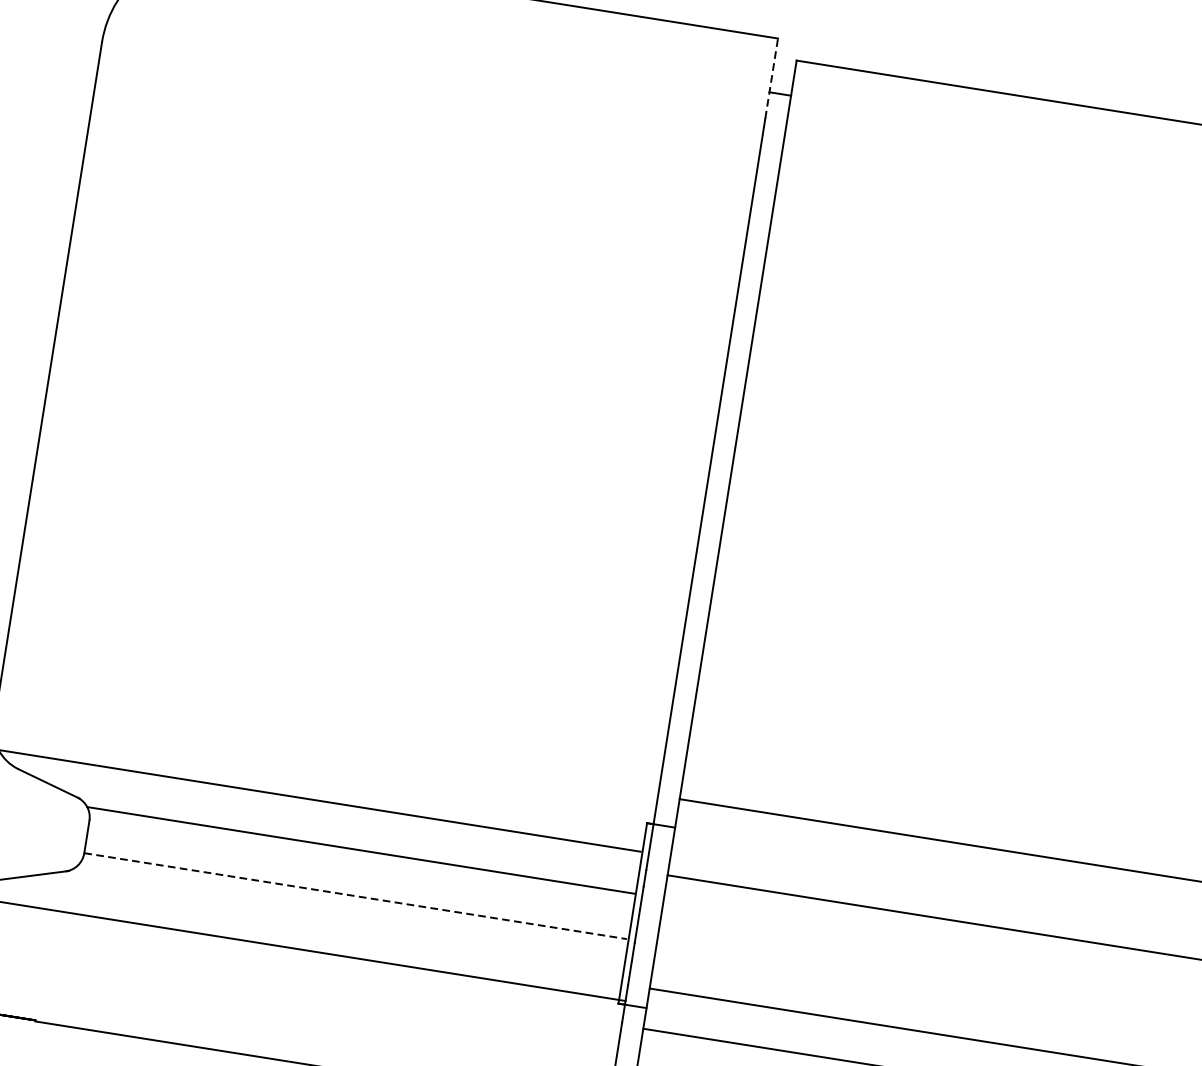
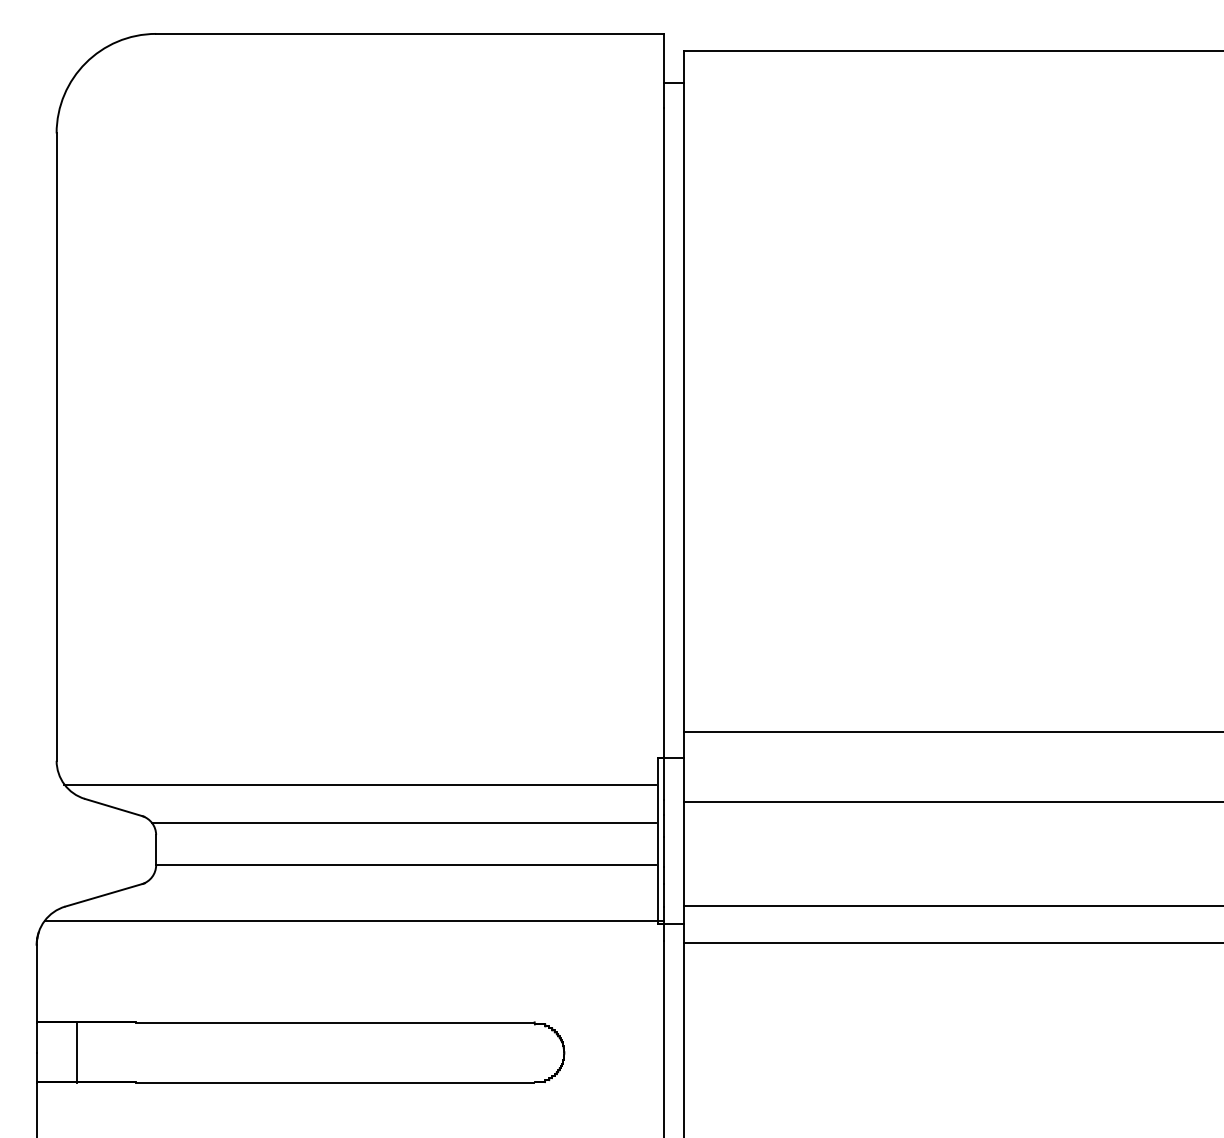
line: (771, 78) -> (663, 70), dashed -> solid
line: (355, 896) -> (406, 865), dashed -> solid

